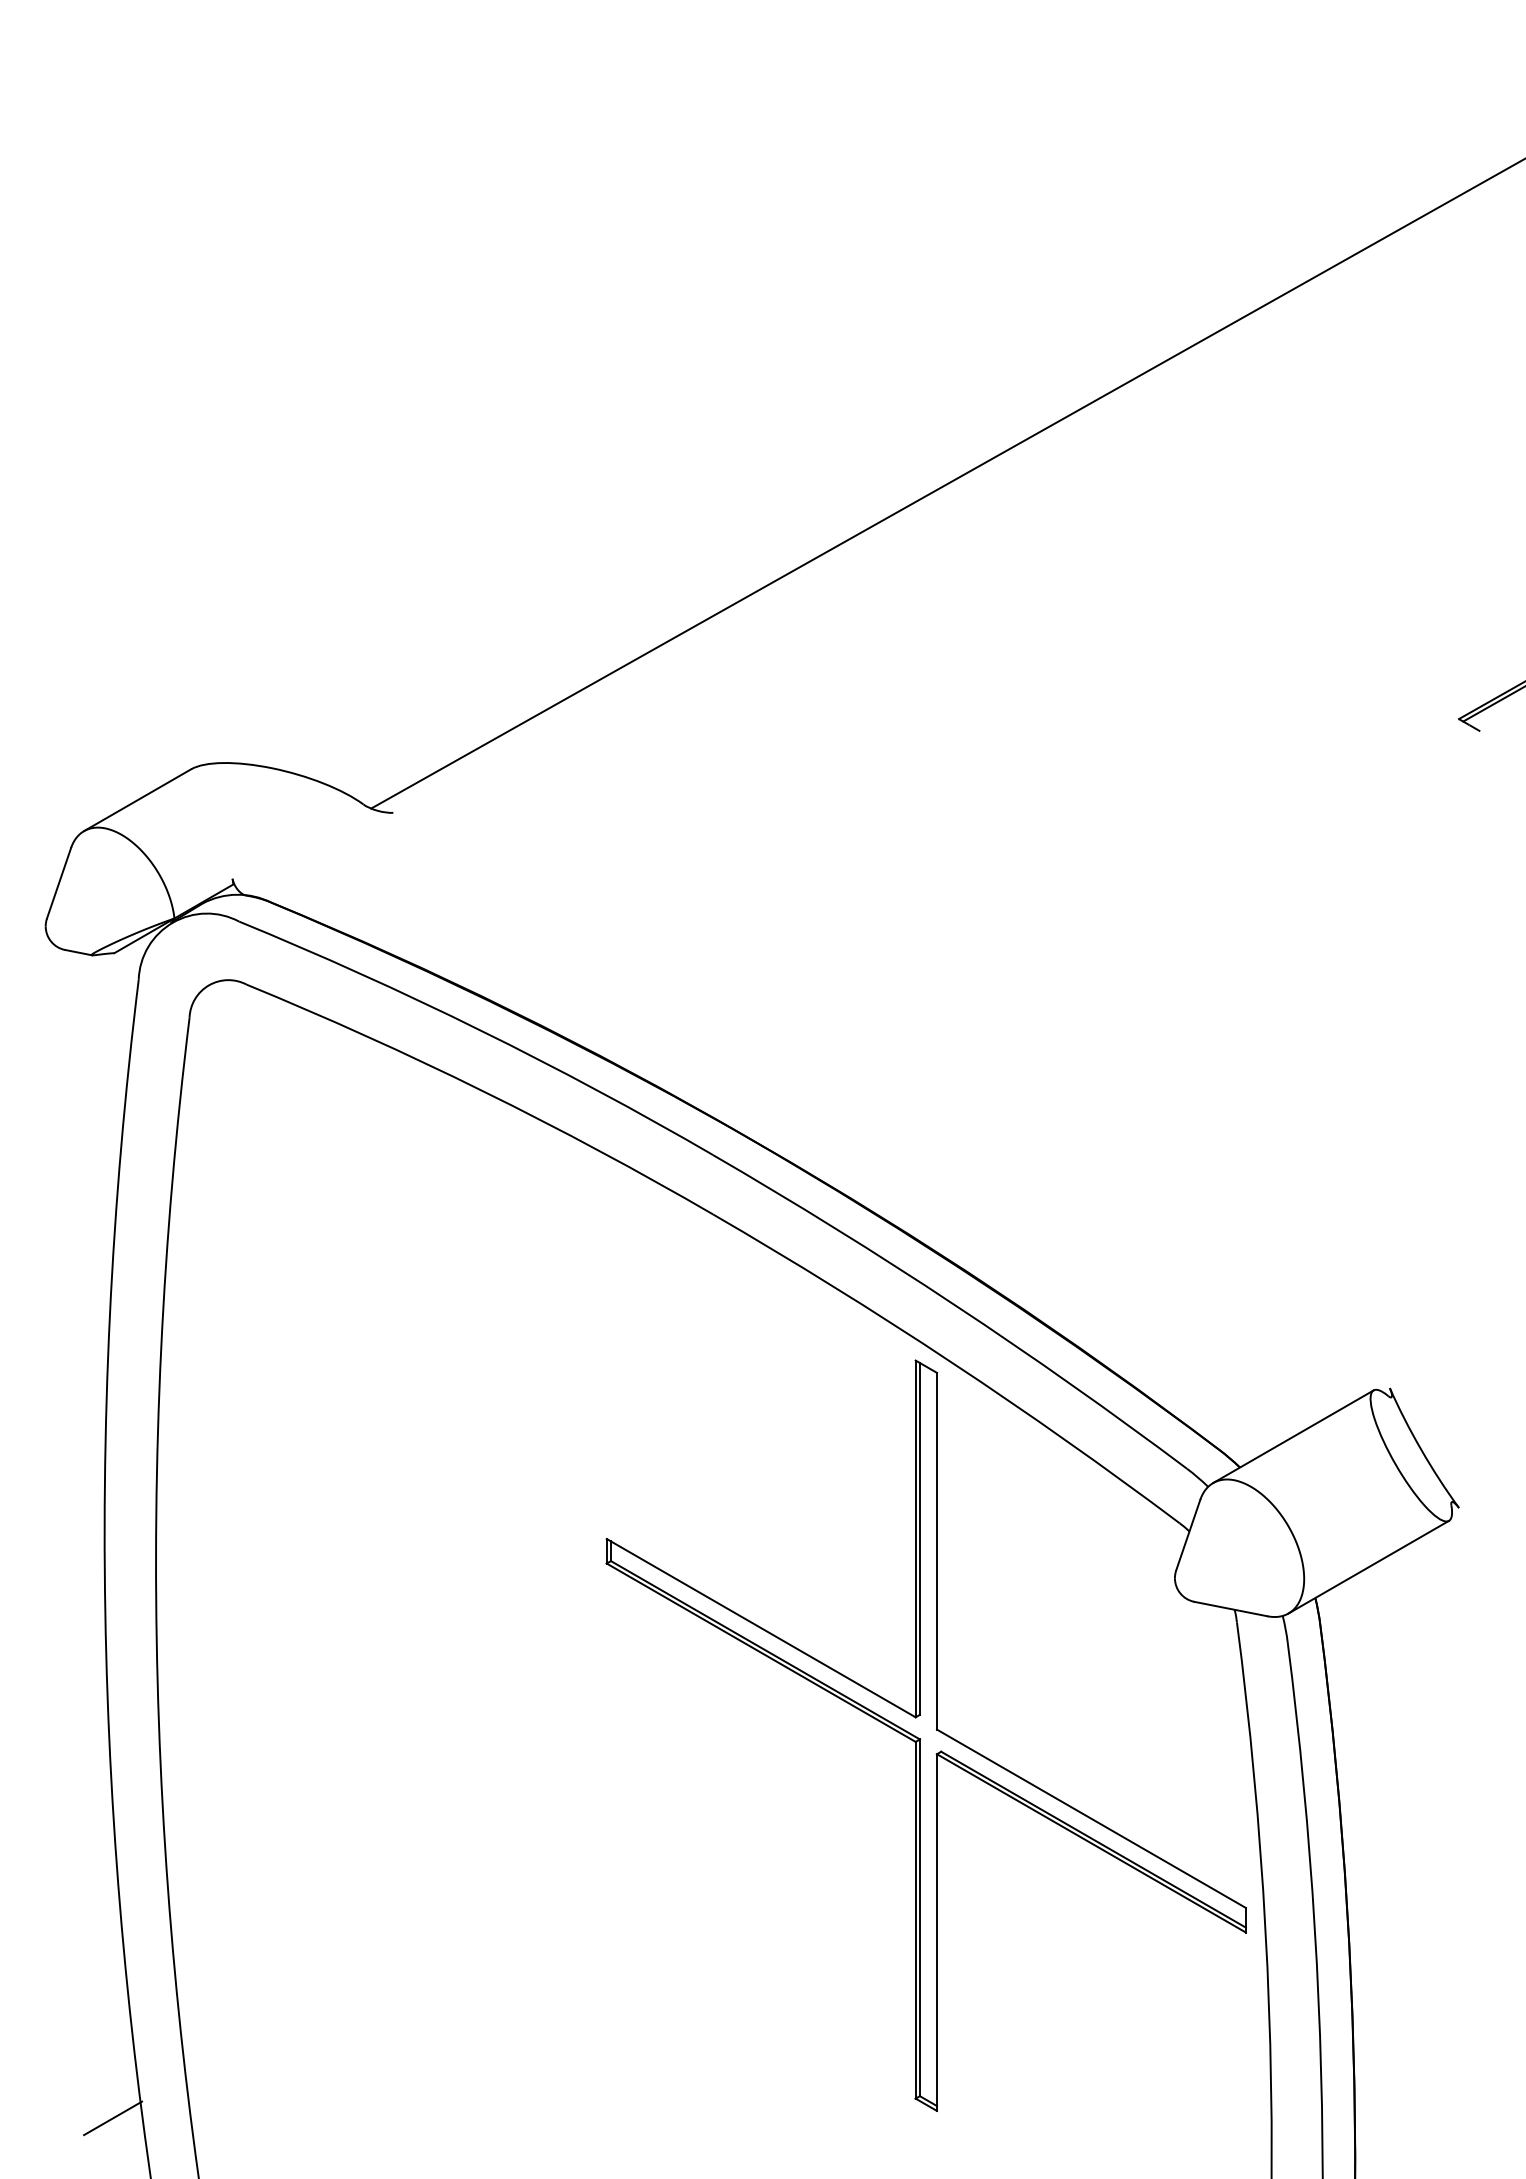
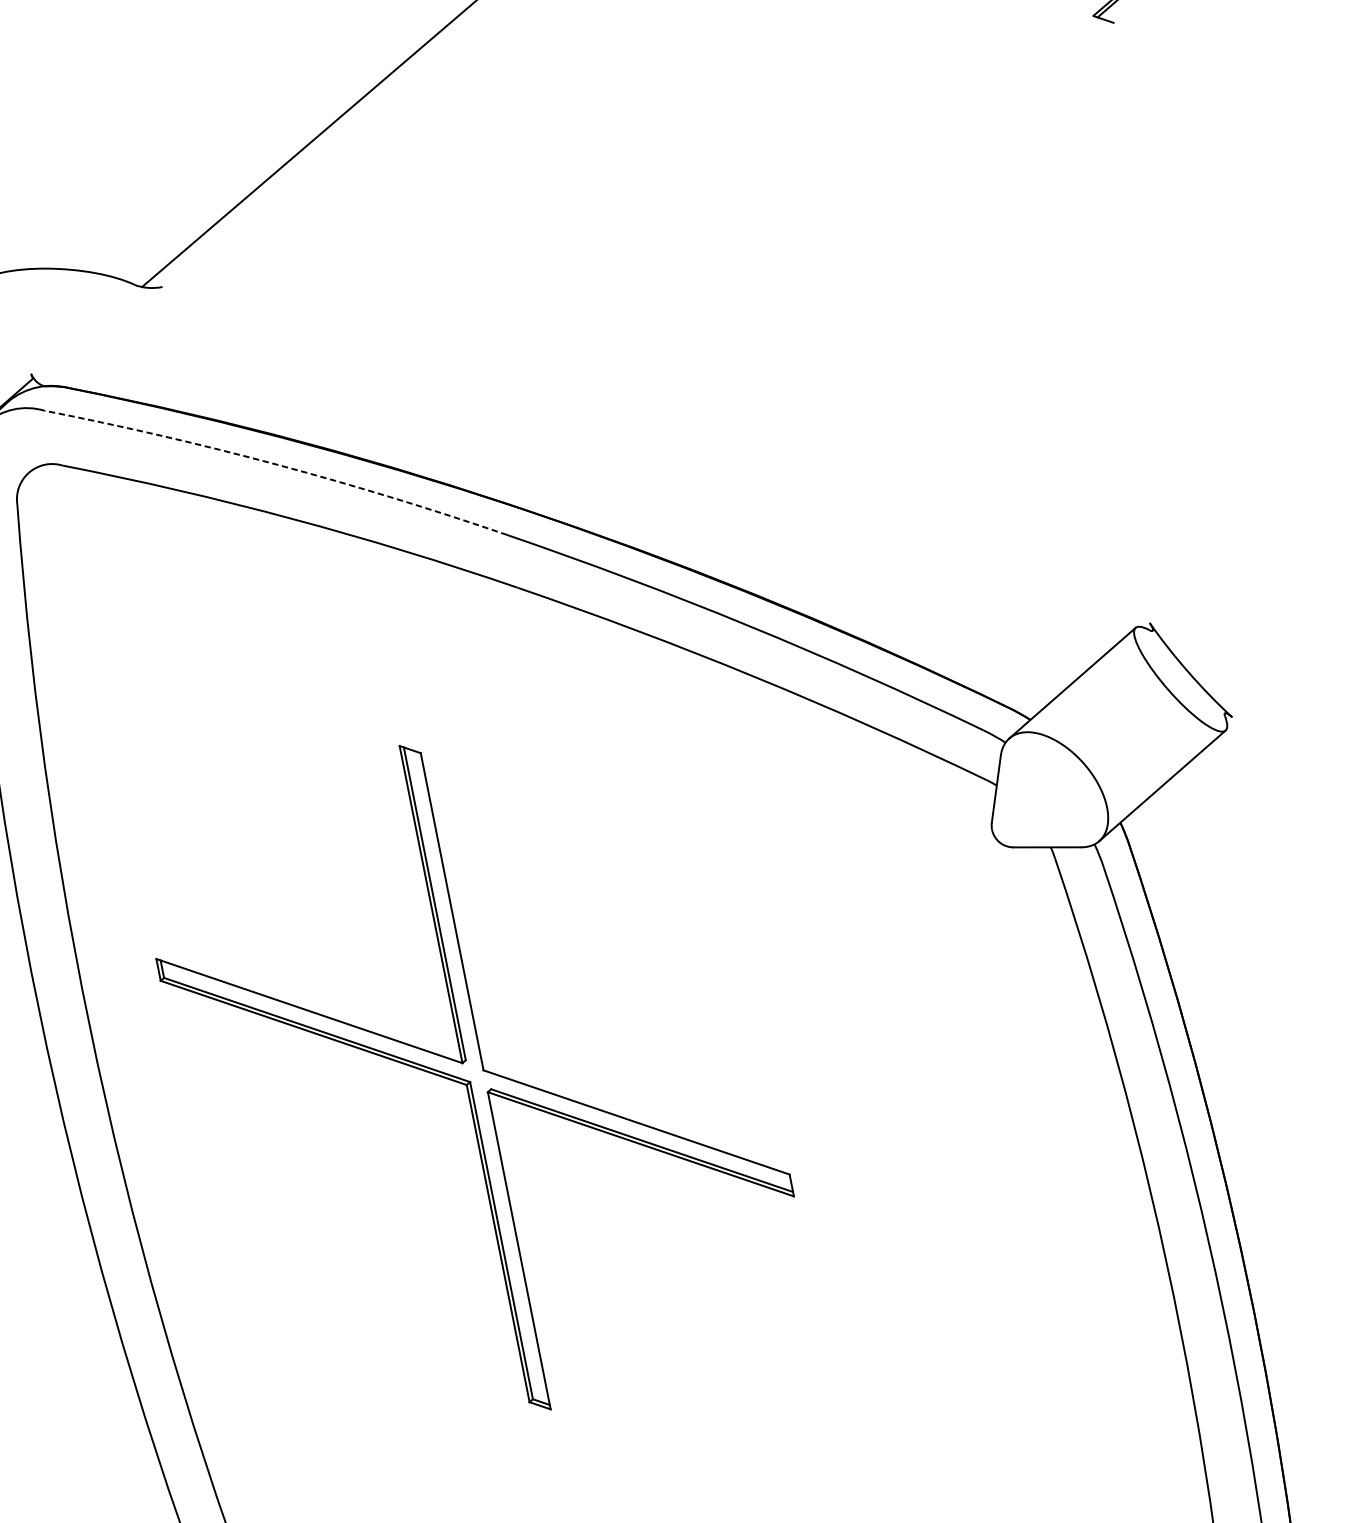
arc: (480, 1030) -> (278, 465), solid -> dashed
part: (925, 1735) -> (474, 1077), moved
line: (113, 2118) -> (143, 1496), removed

